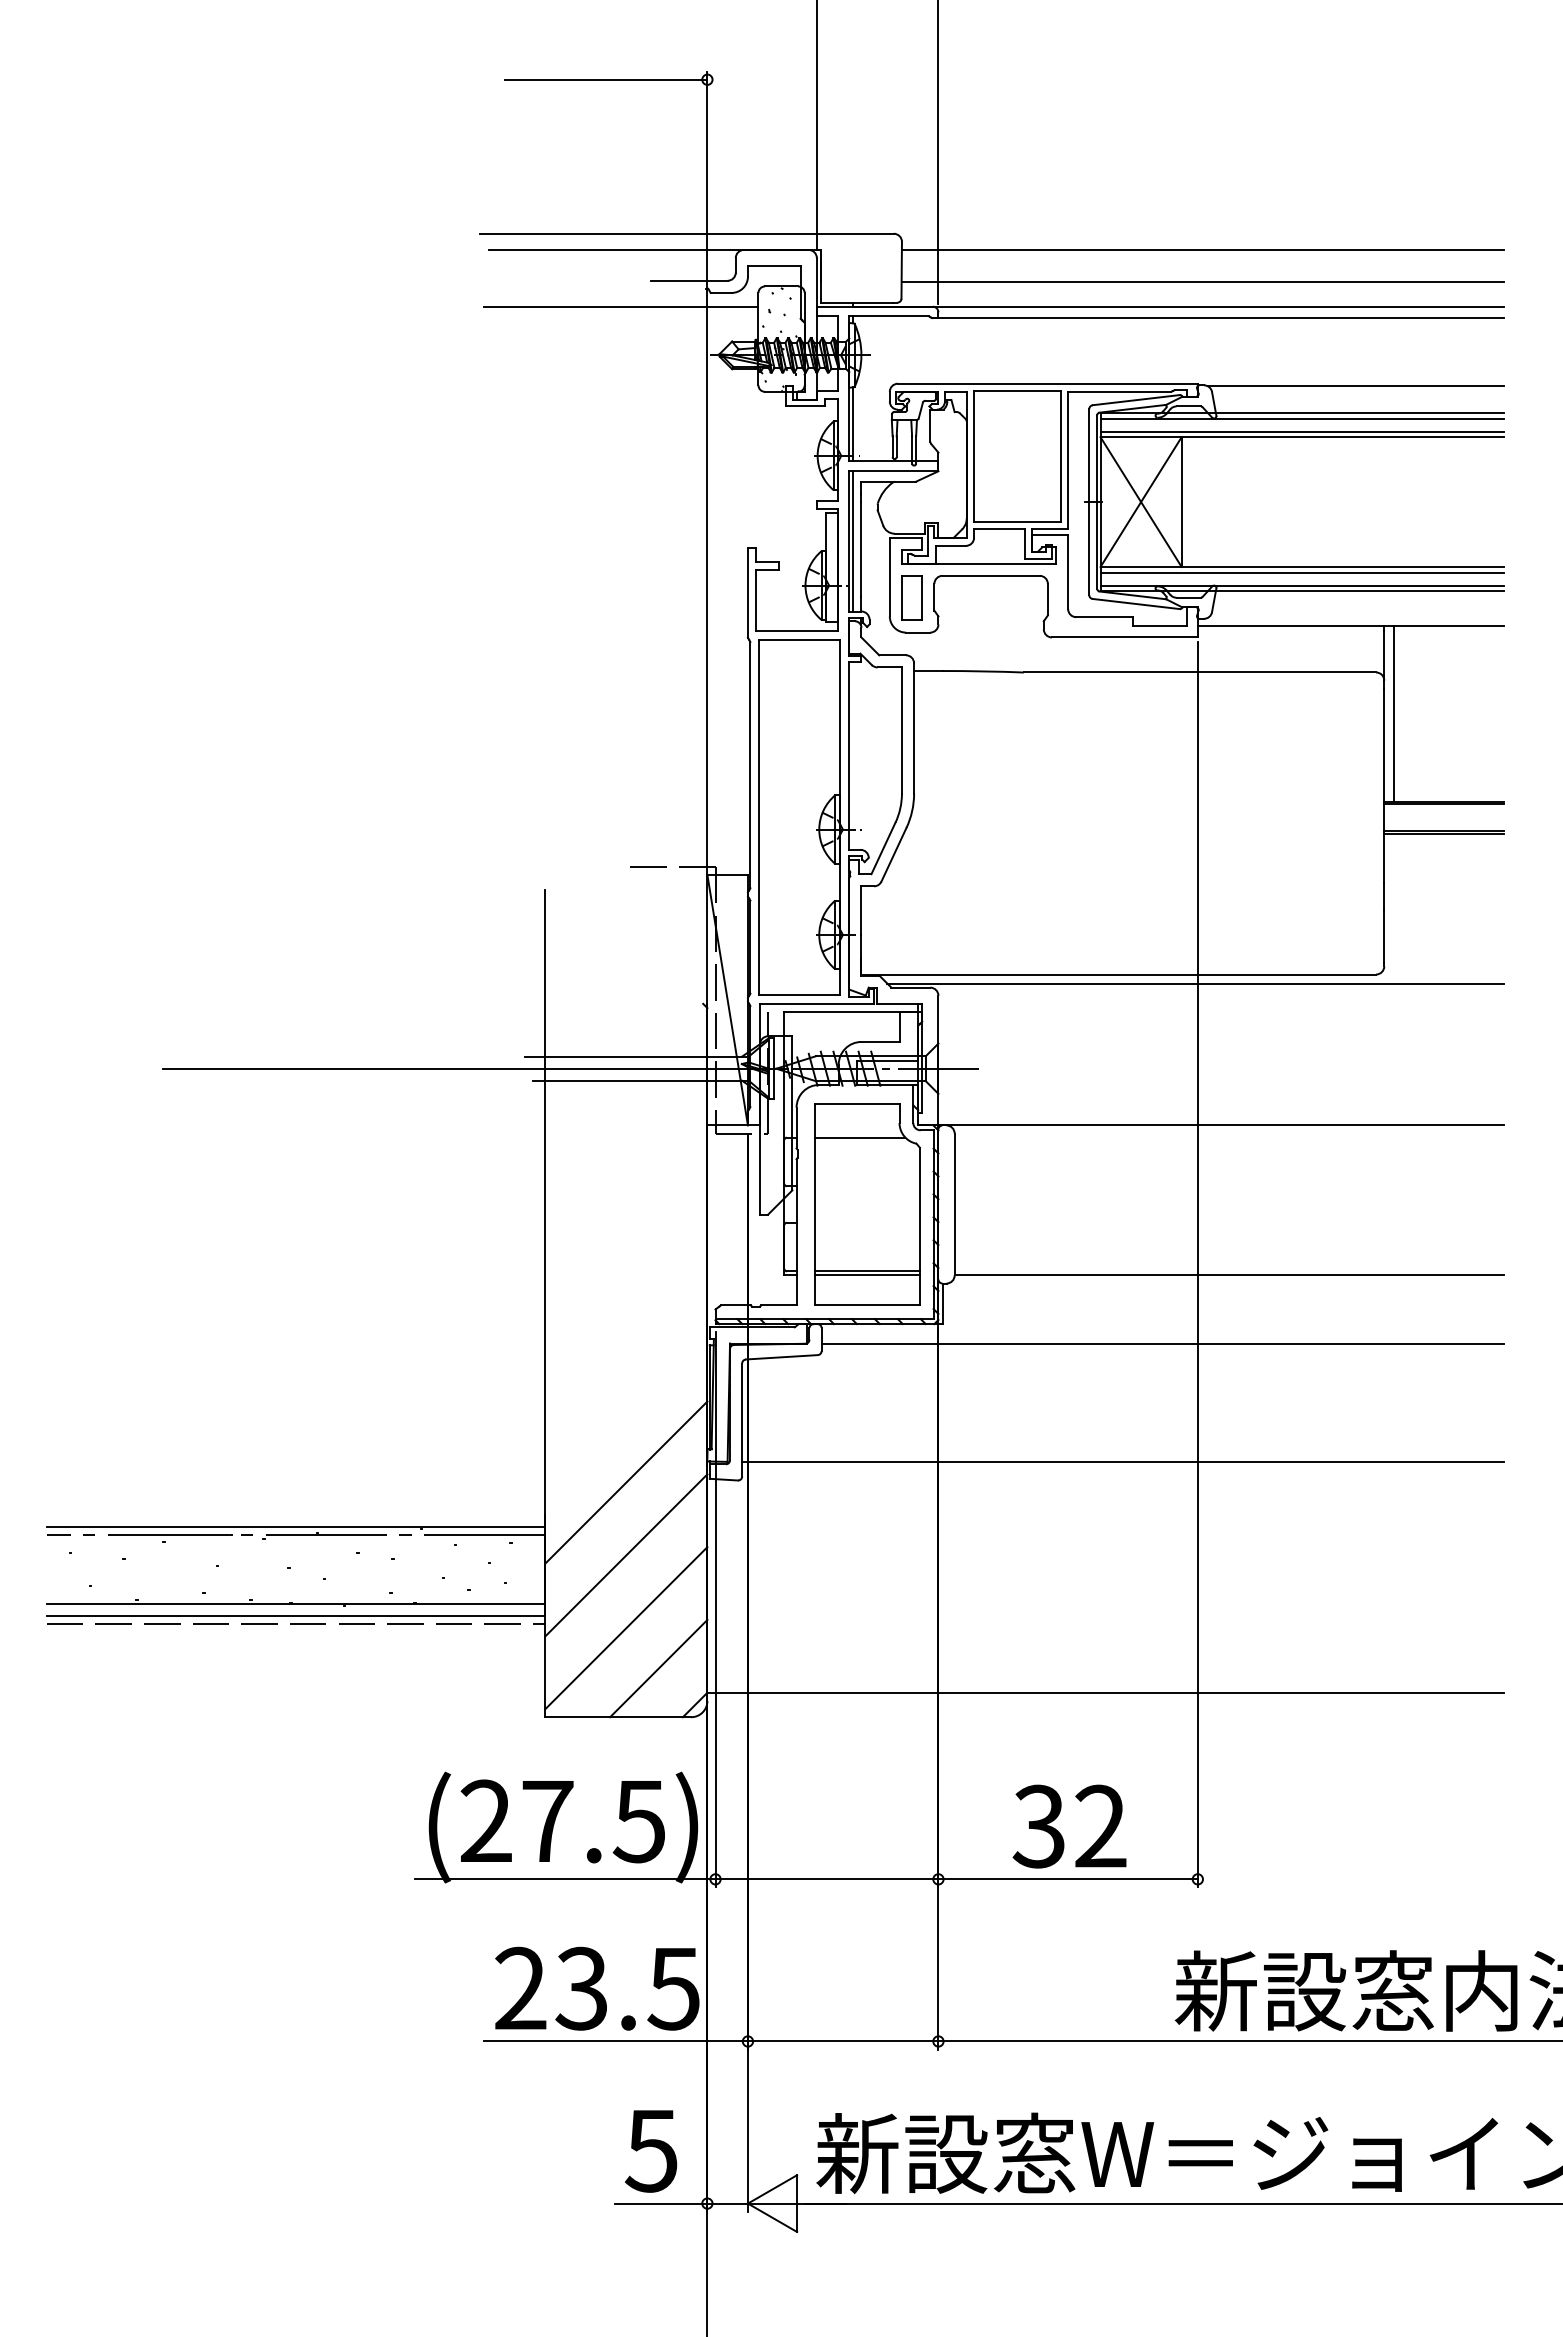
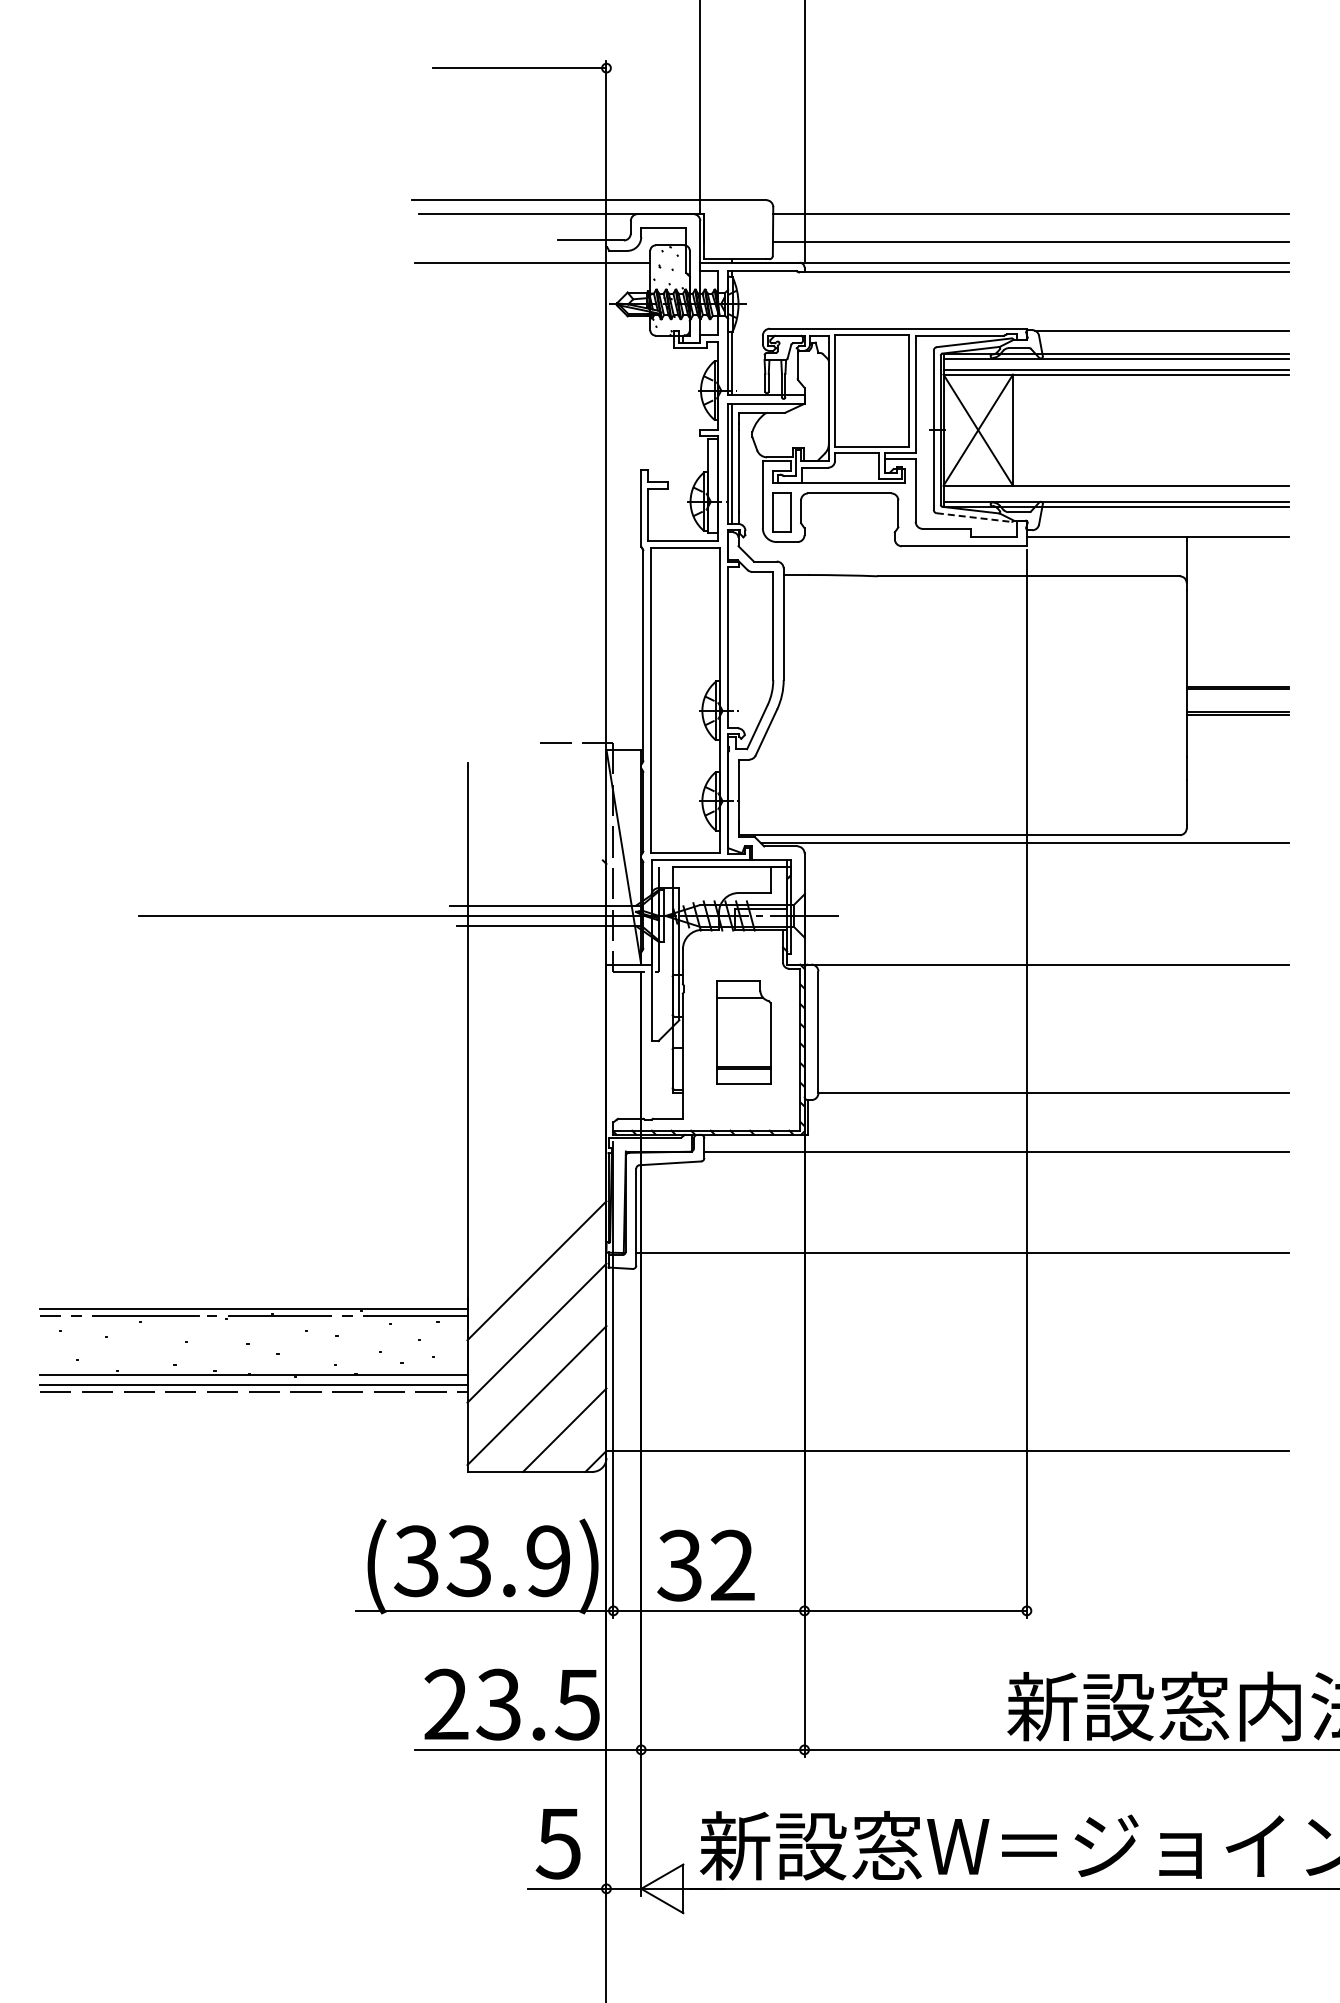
line: (1302, 572) -> (1116, 490), removed
line: (1136, 603) -> (974, 517), solid -> dashed
line: (1394, 713) -> (1195, 611), removed
part: (867, 1204) -> (743, 1032), size x0.6
text: (562, 1821) -> (482, 1561), (27.5) -> (33.9)
text: (1069, 1826) -> (705, 1565), moved

